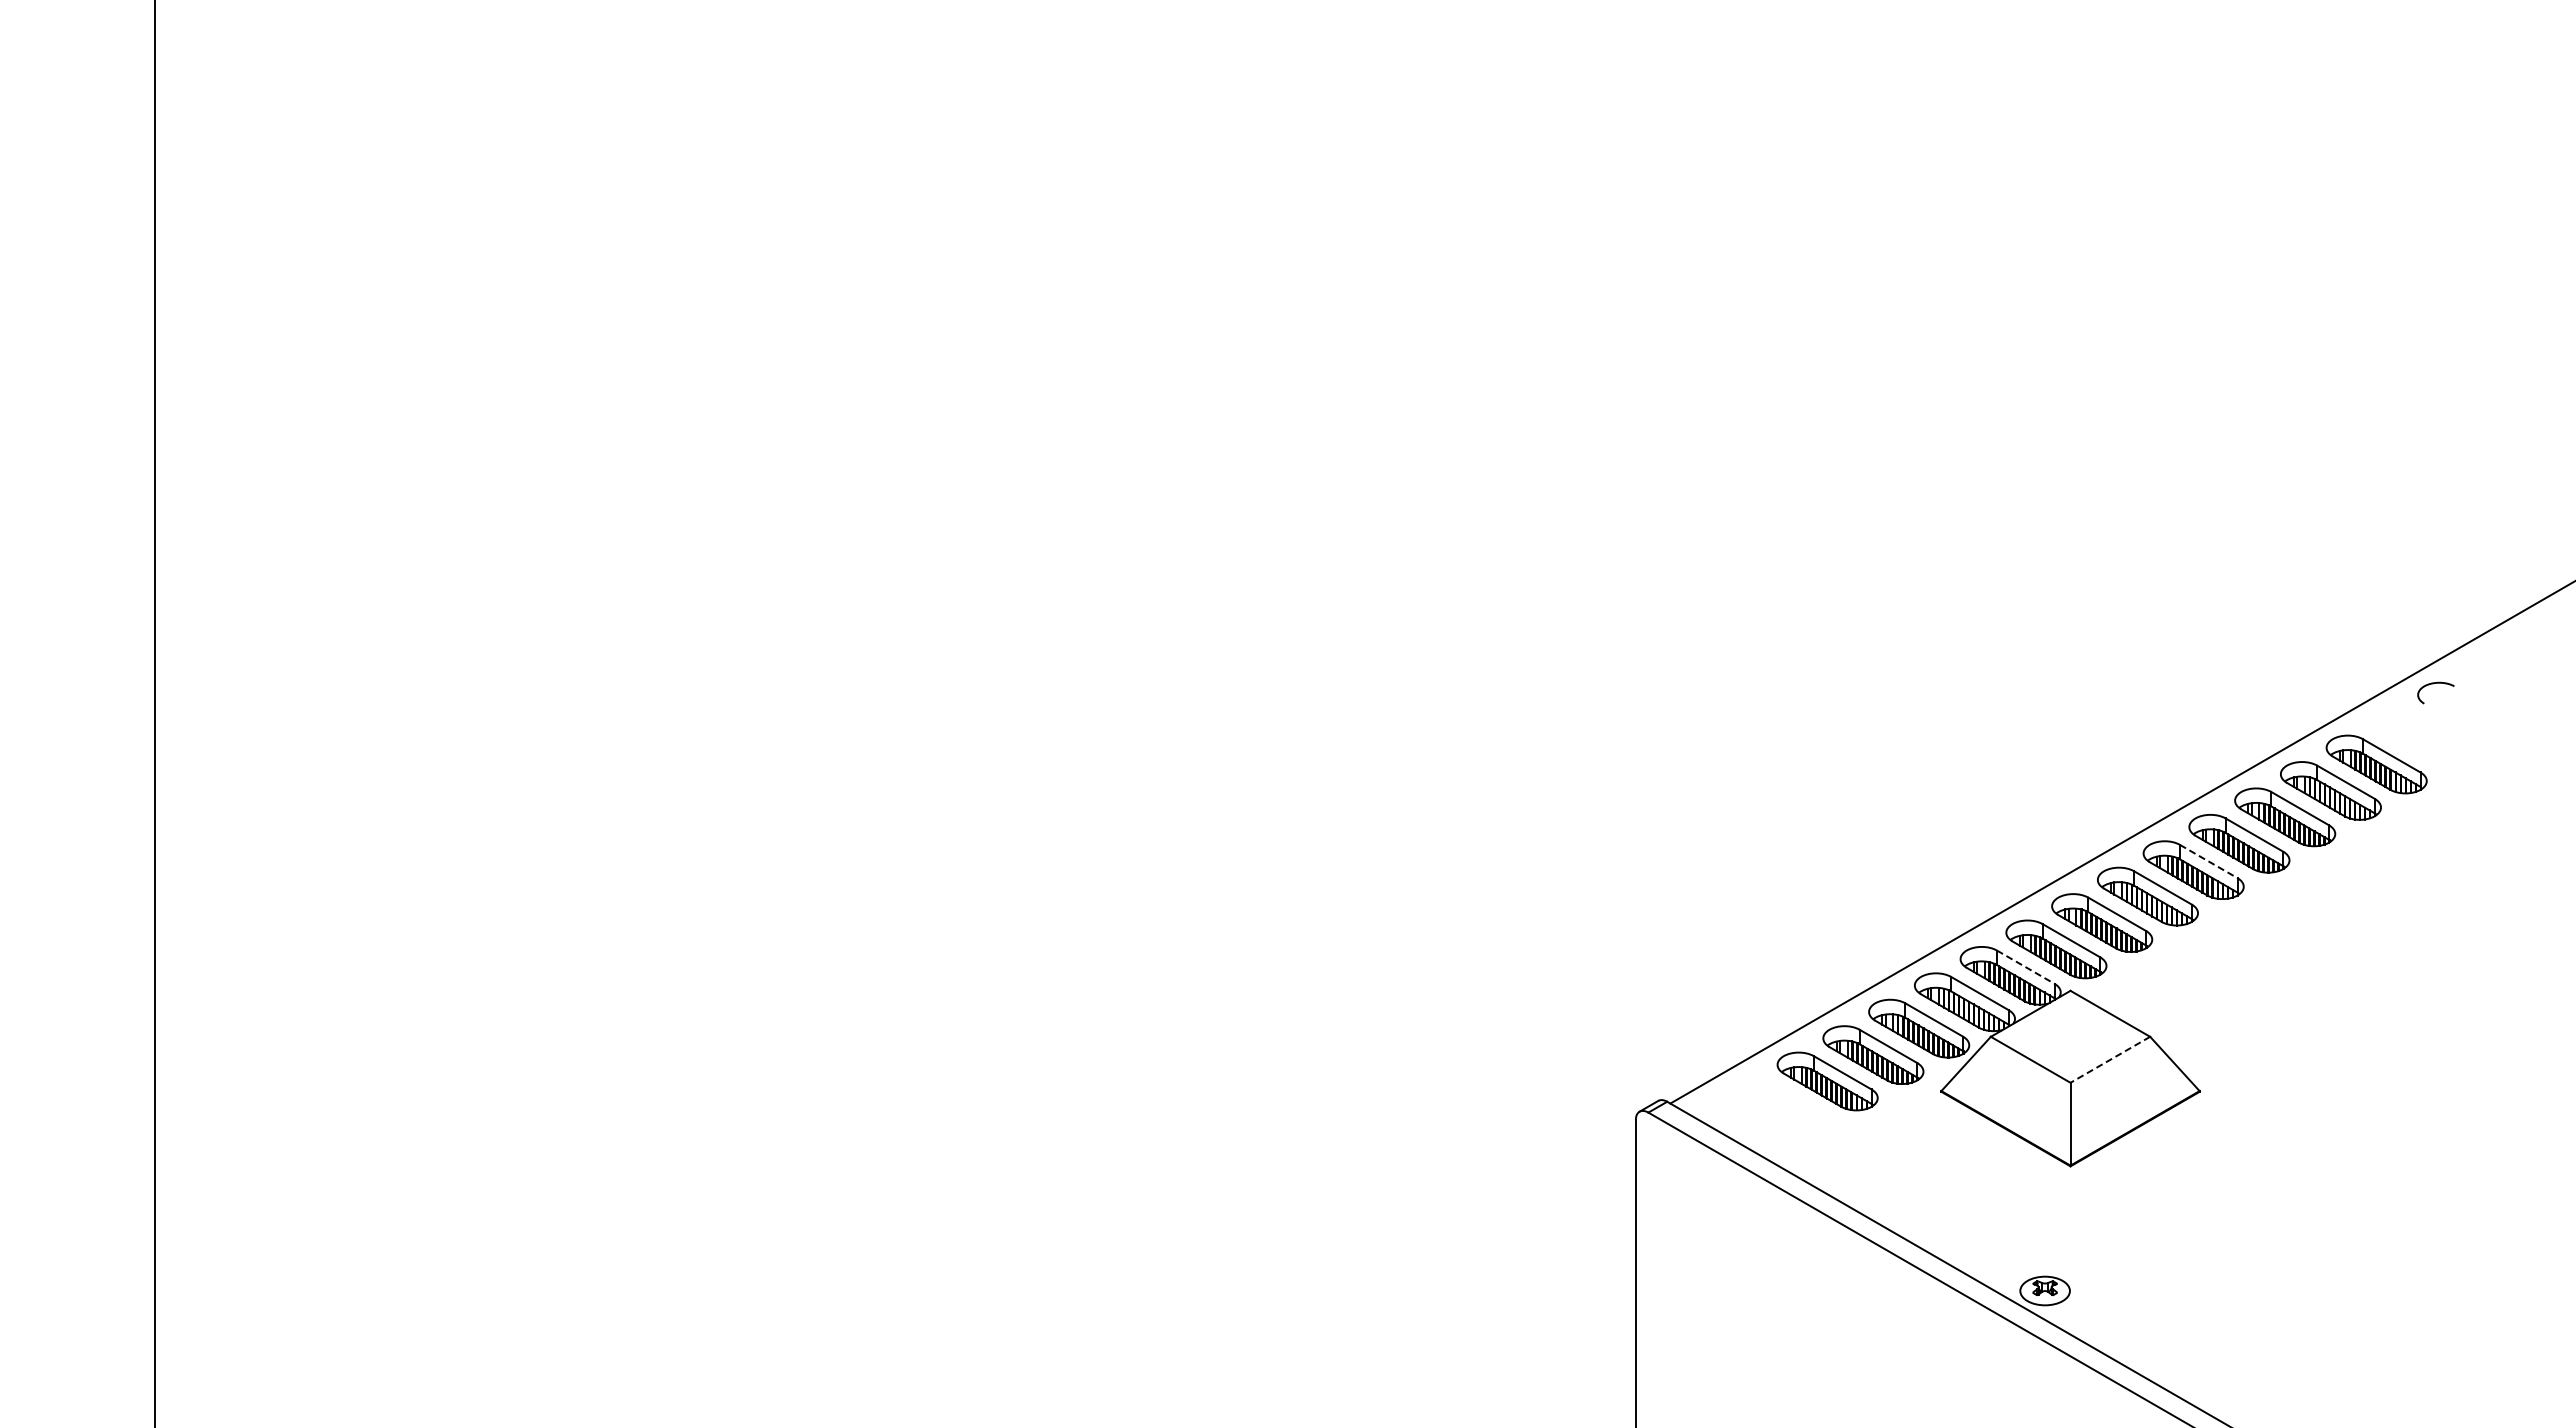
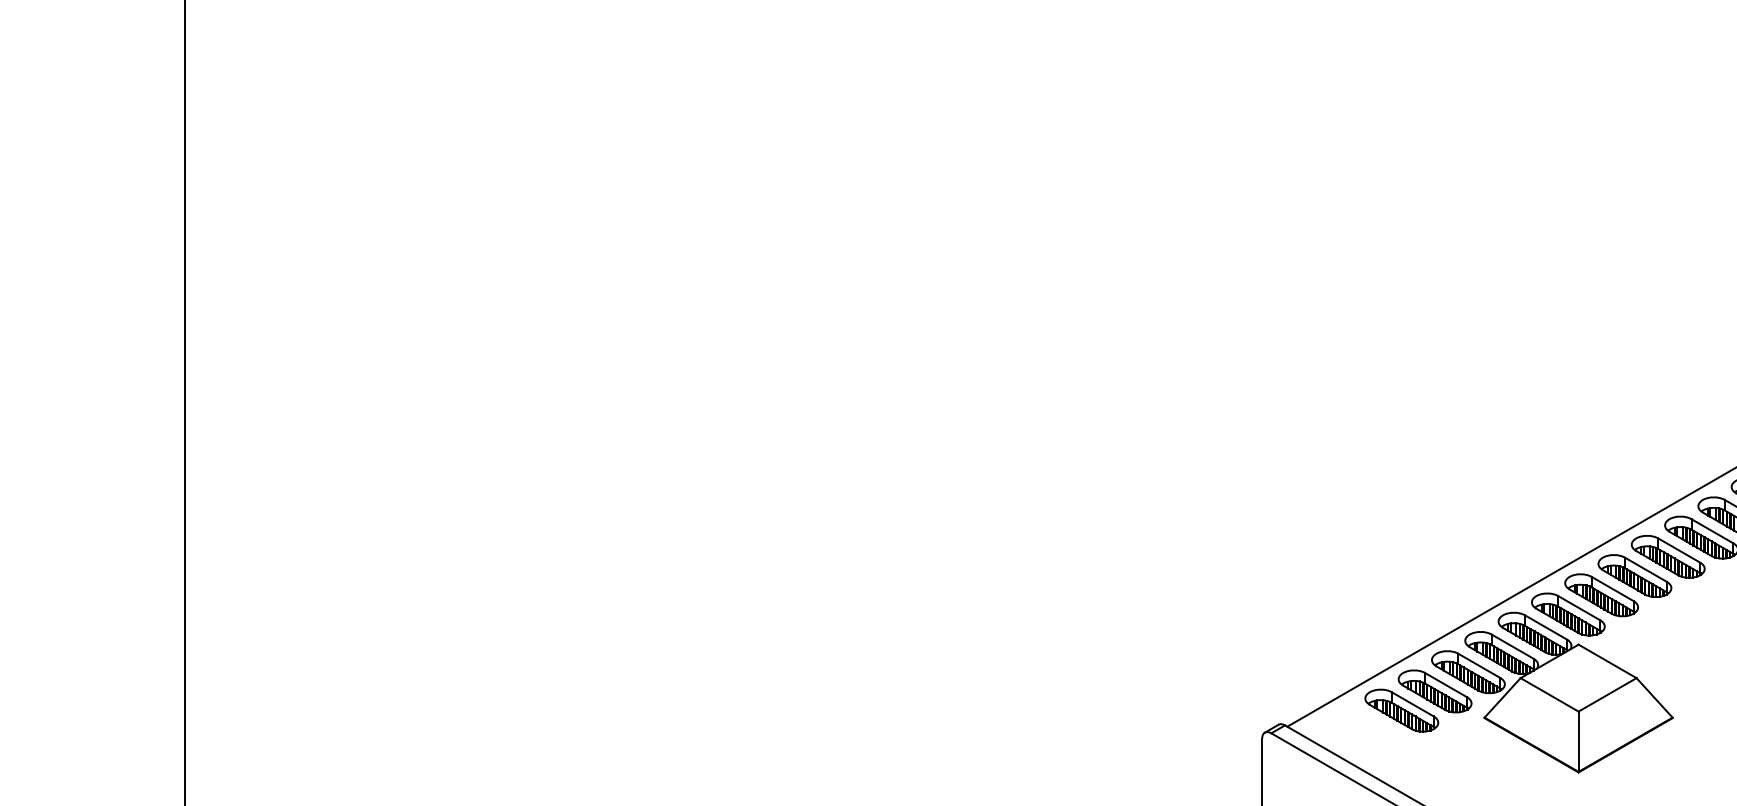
line: (2209, 861) -> (1679, 550), dashed -> solid
line: (2026, 967) -> (1546, 627), dashed -> solid
line: (2110, 1059) -> (1607, 694), dashed -> solid

